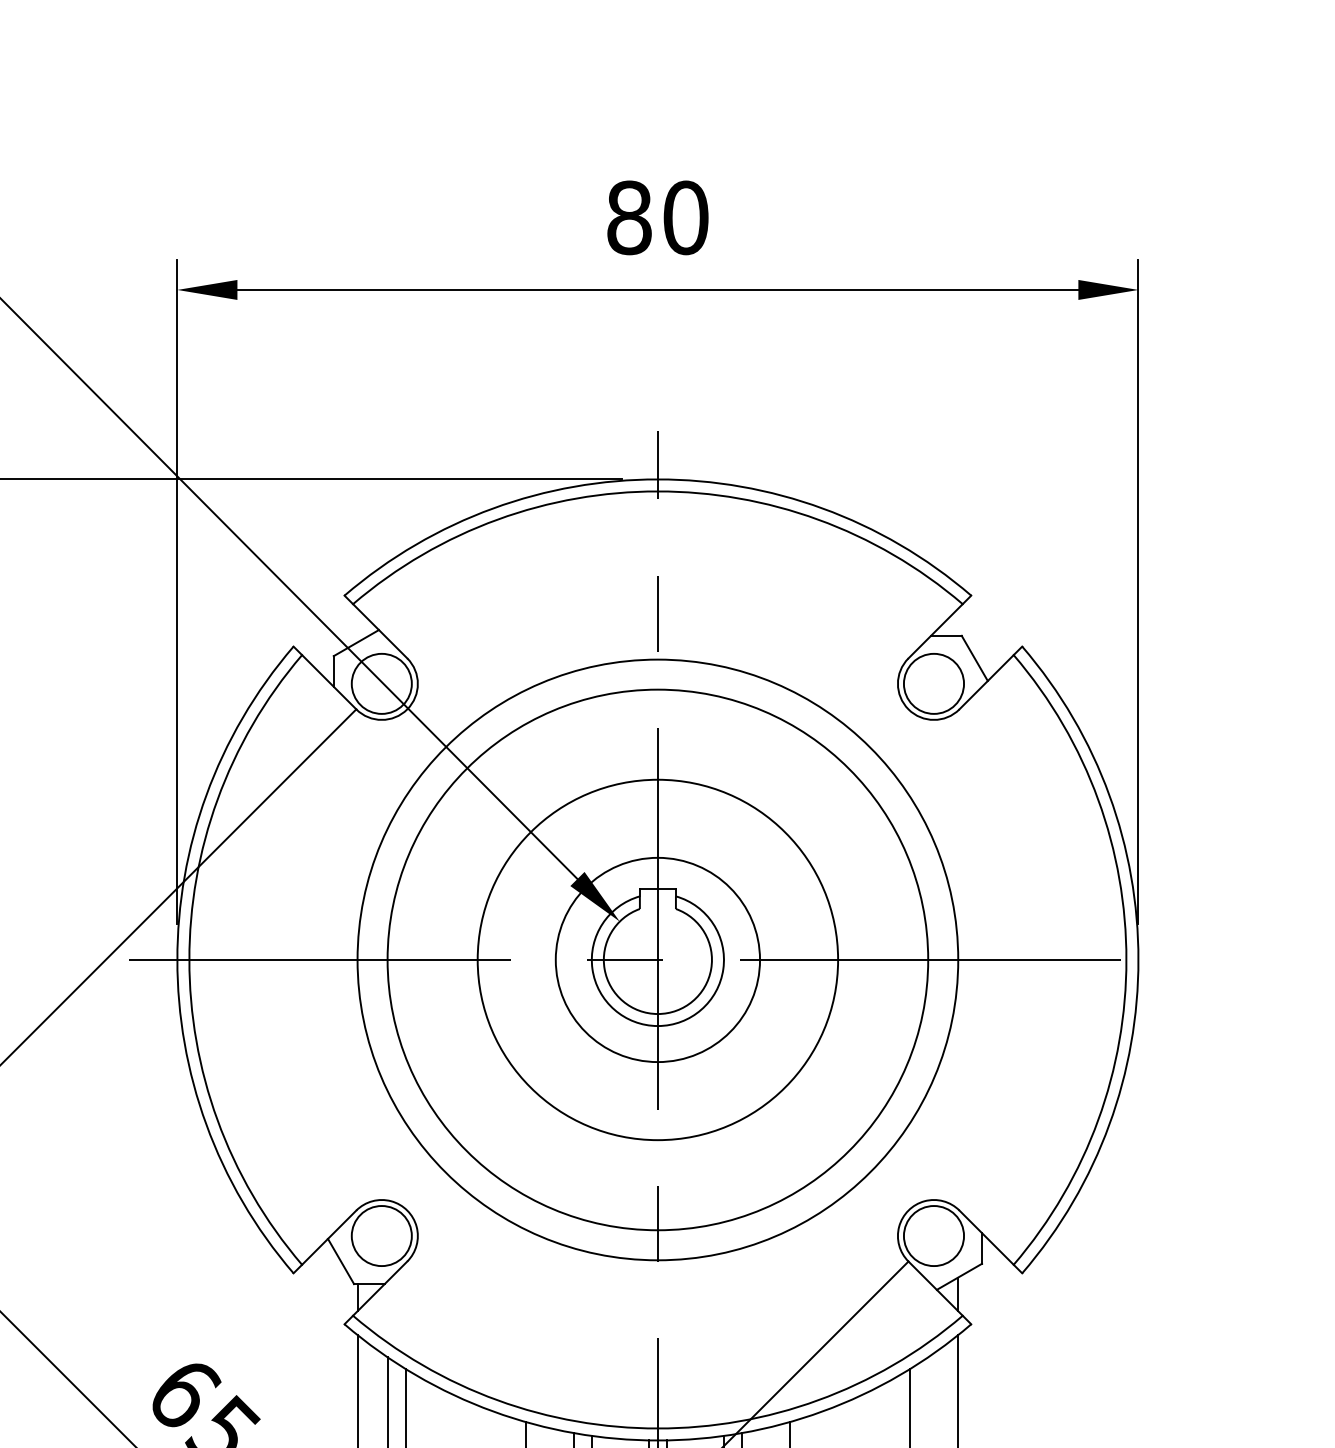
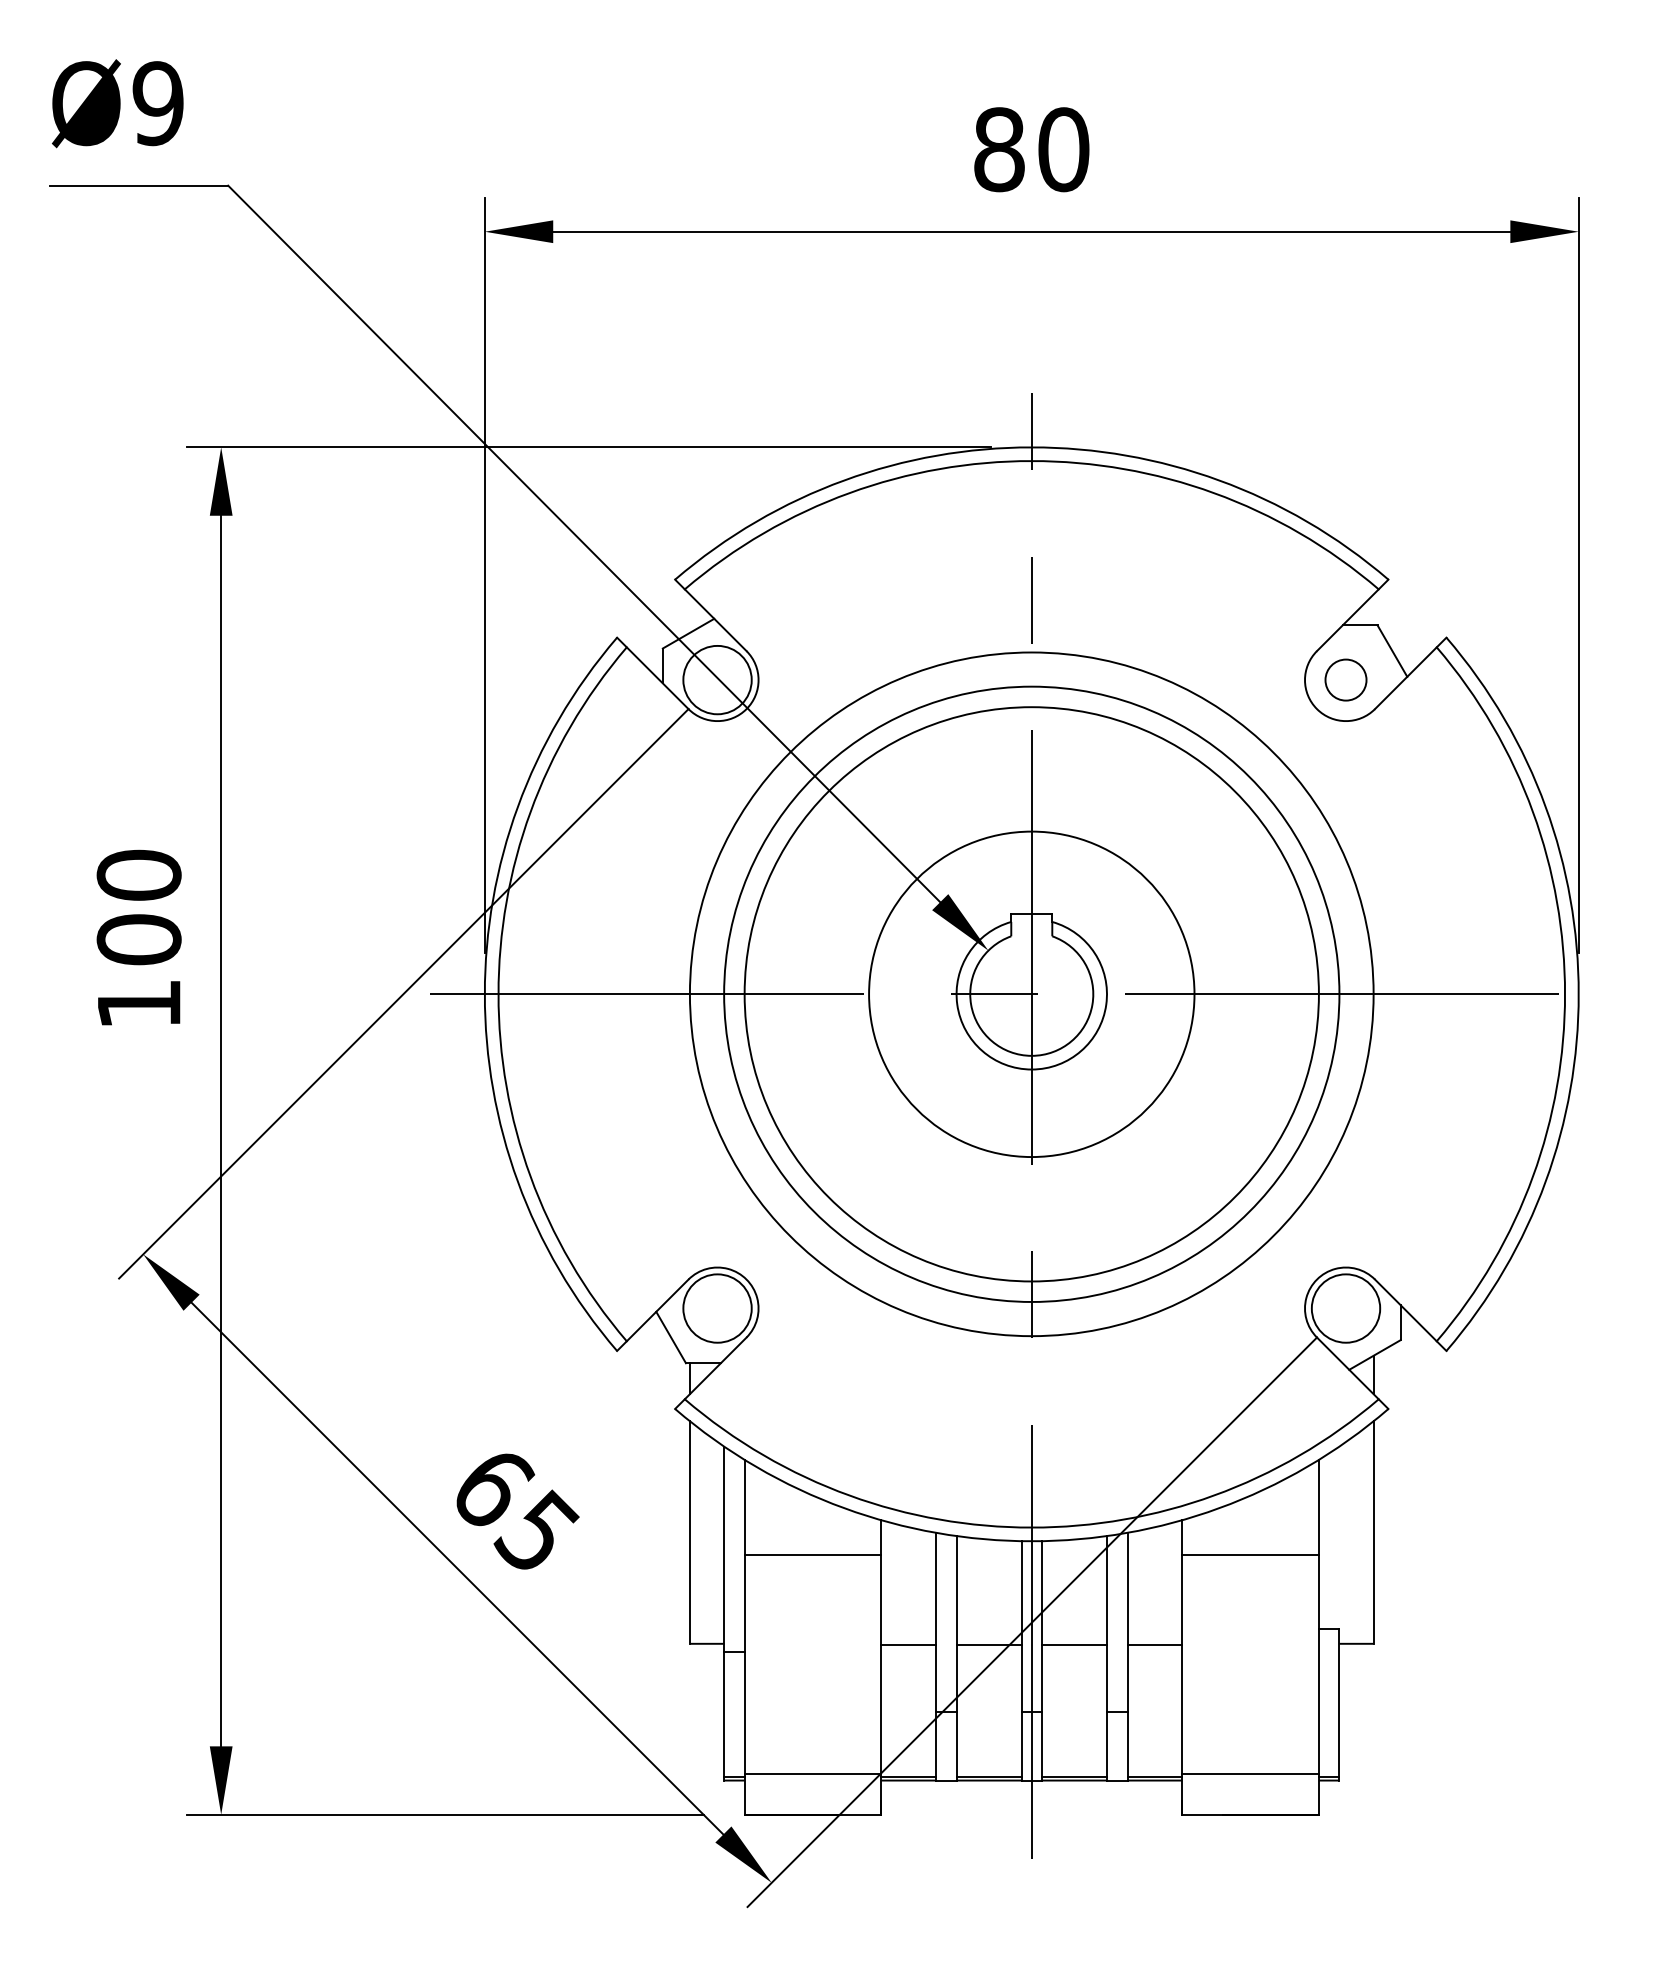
circle: (933, 683) -> (1345, 679), size x0.6
circle: (657, 960) -> (1031, 994), size x1.4
circle: (657, 960) -> (1031, 994), size x1.4

